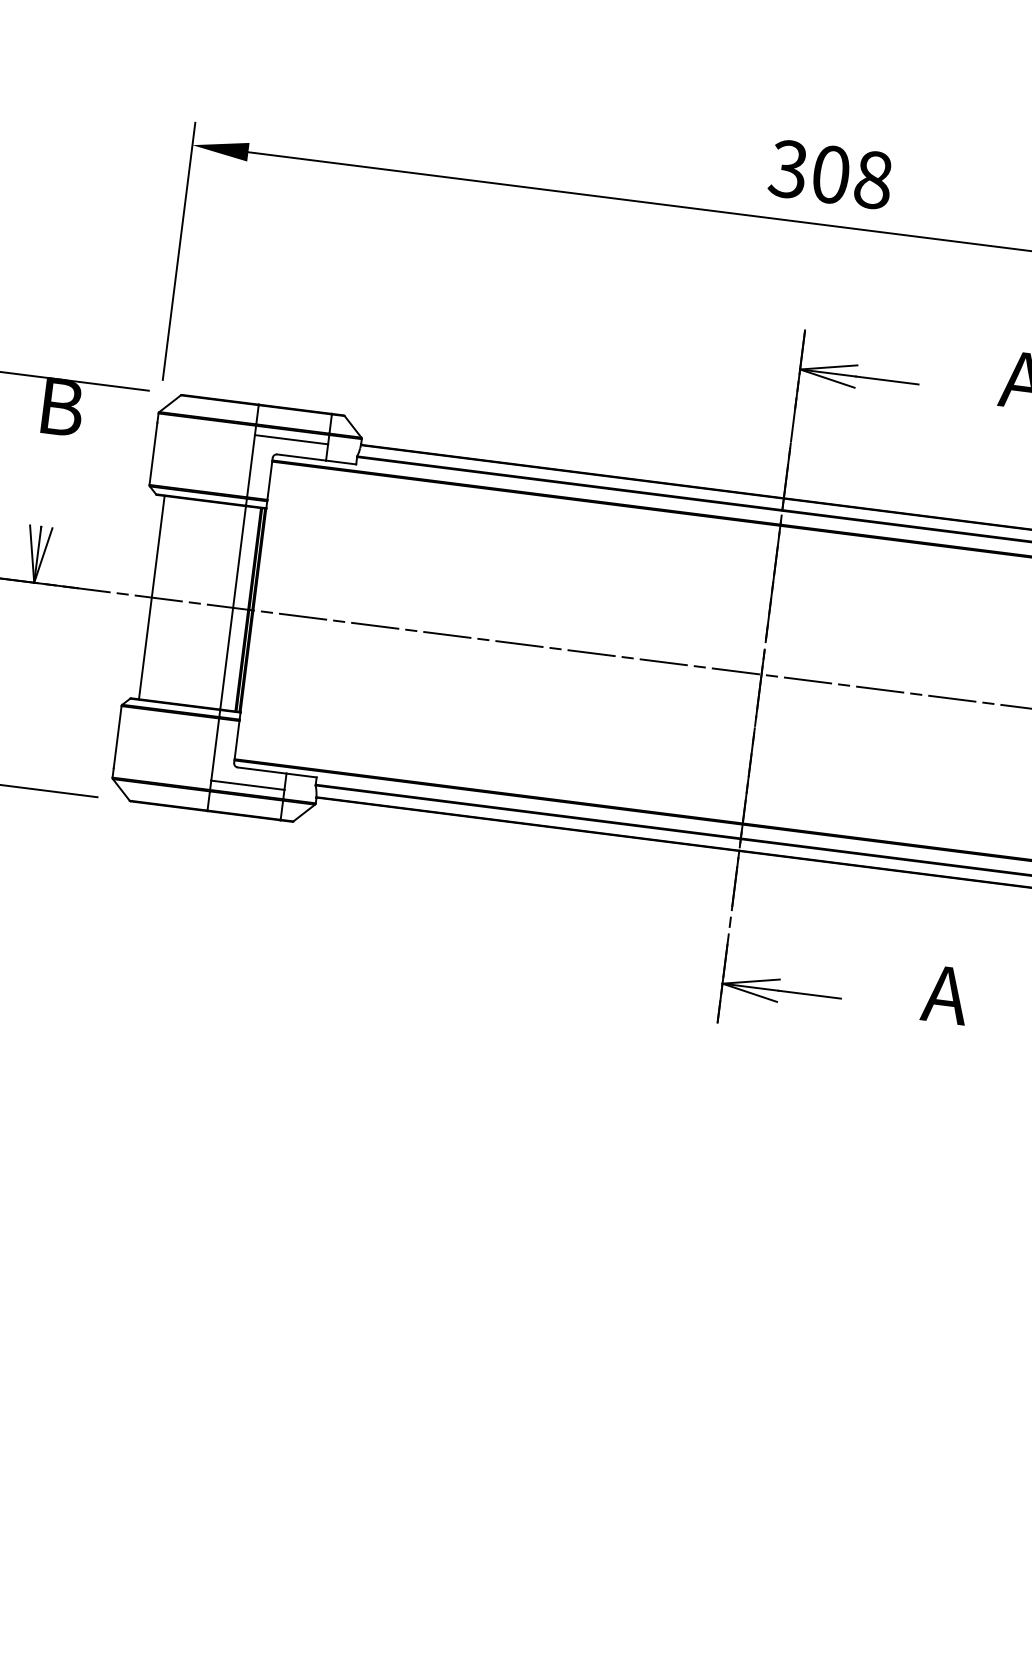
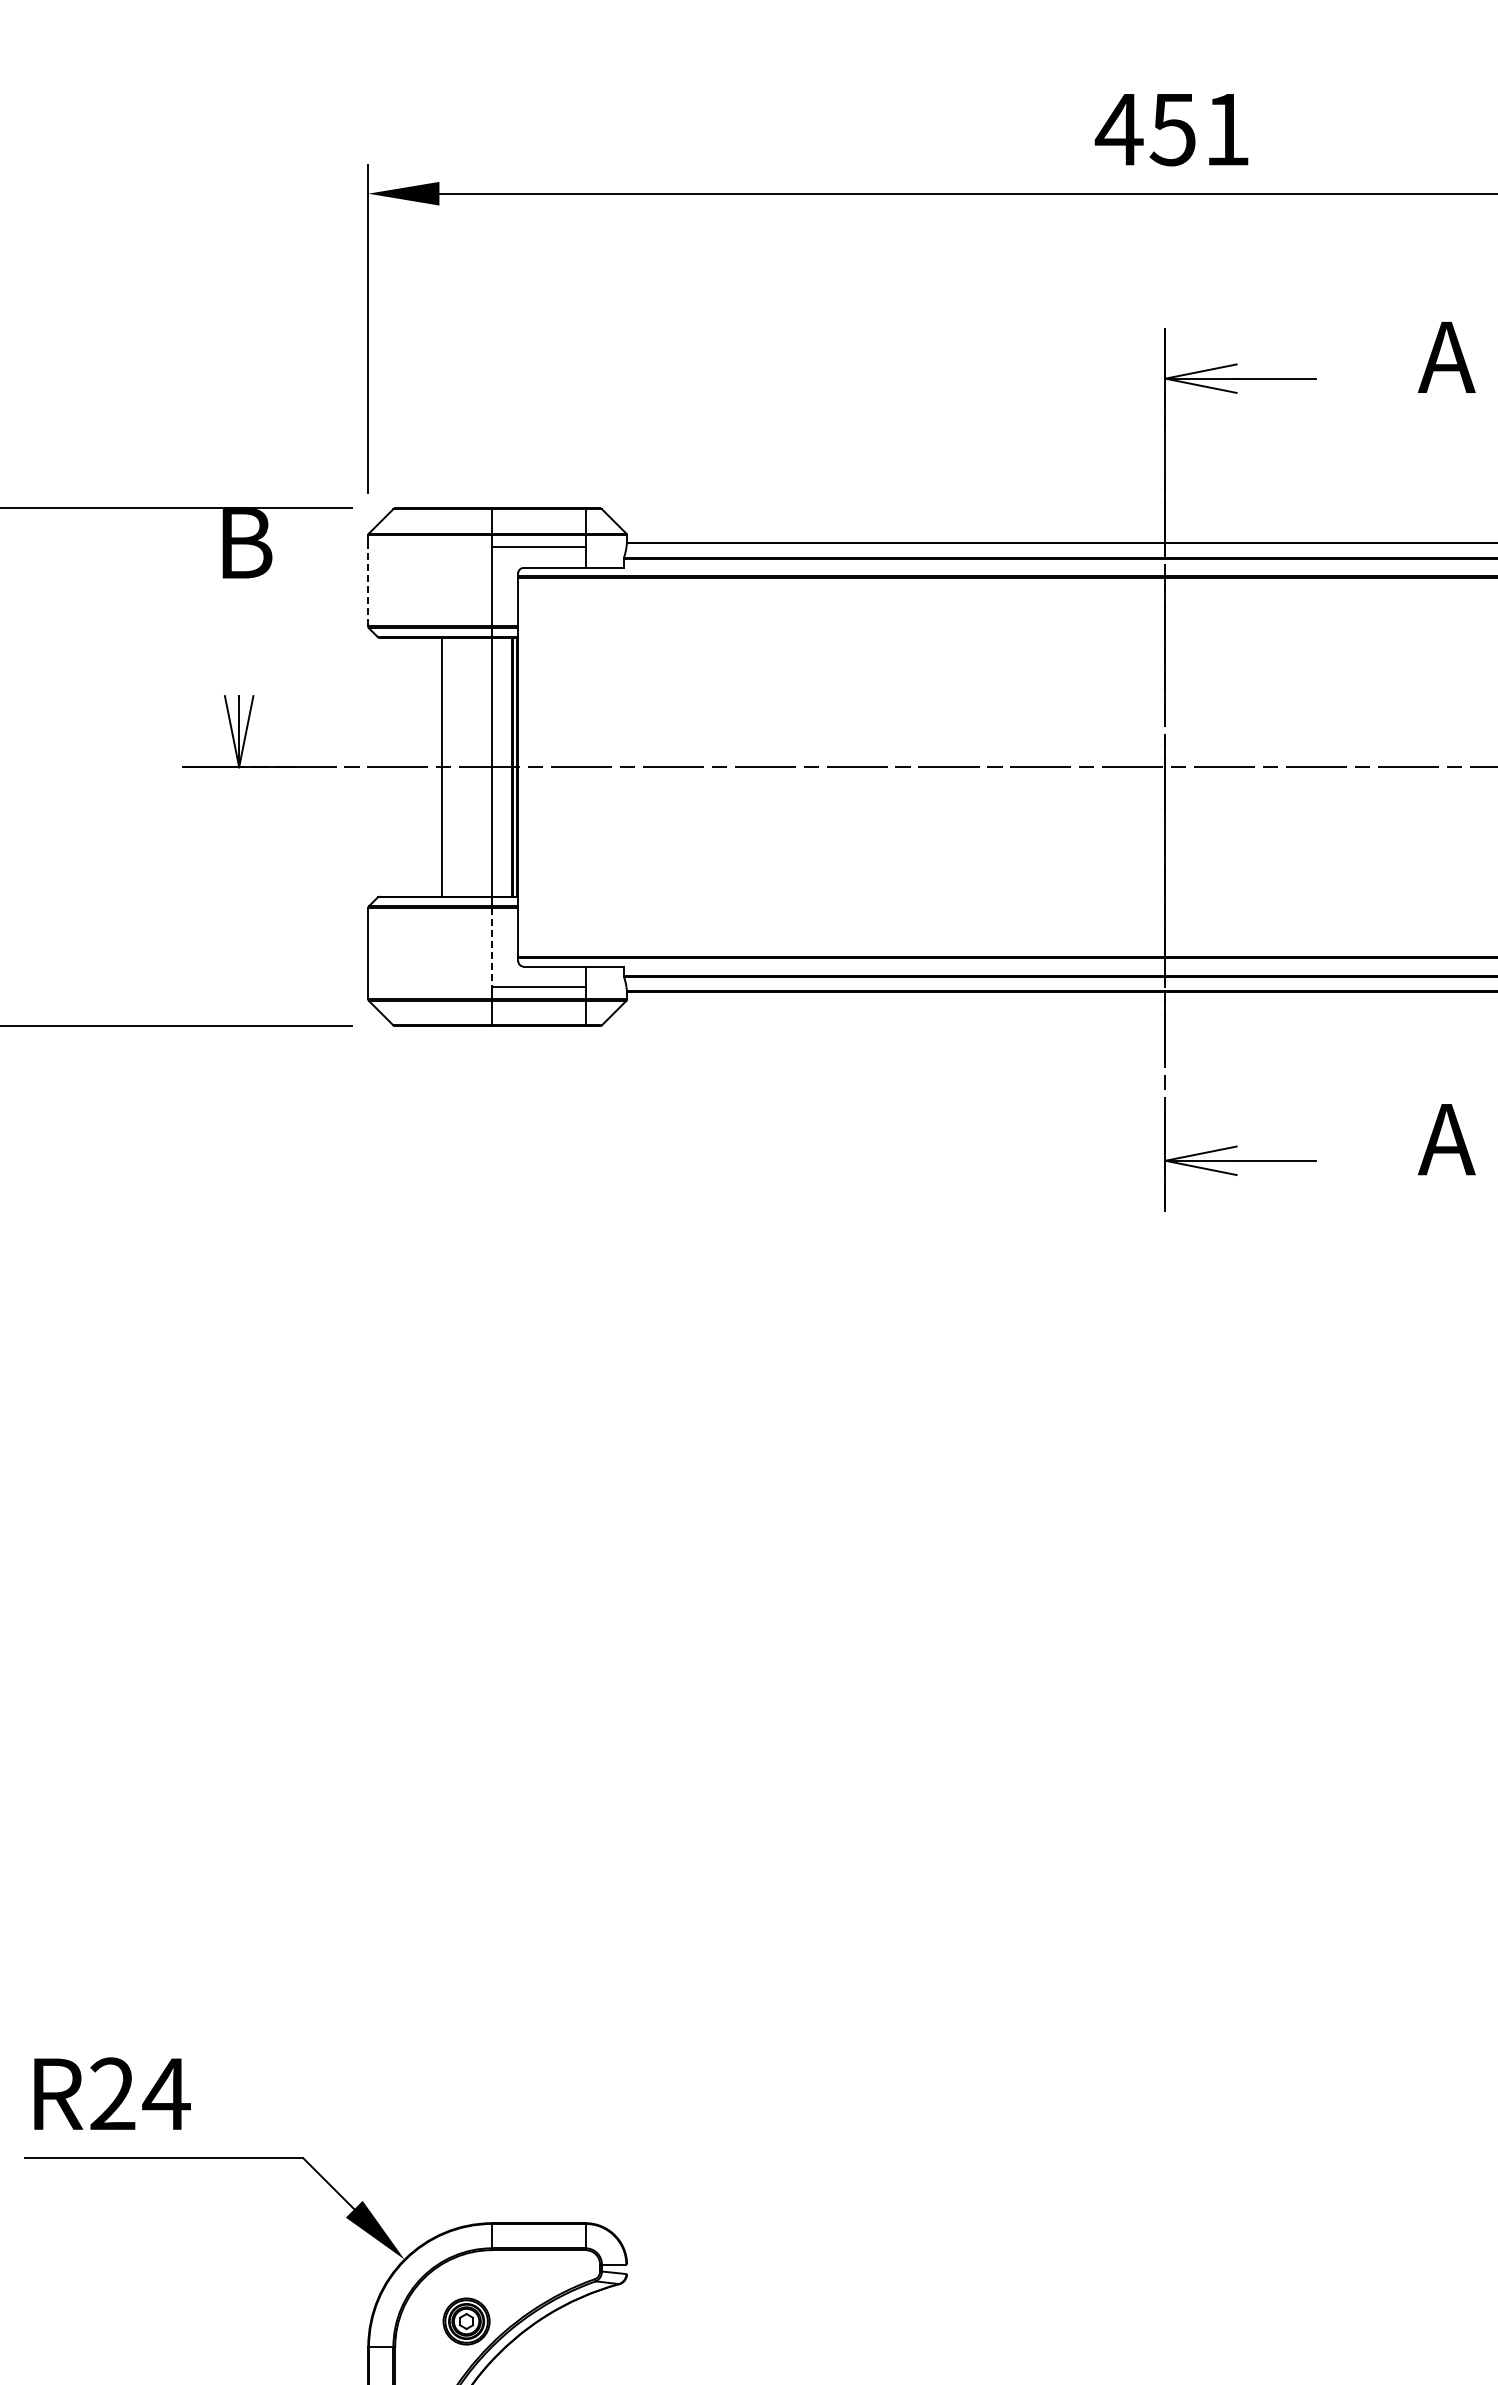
text: (829, 174) -> (1171, 129), 308 -> 451
line: (153, 453) -> (368, 586), solid -> dashed
line: (151, 596) -> (441, 766), moved
line: (215, 749) -> (492, 947), solid -> dashed

